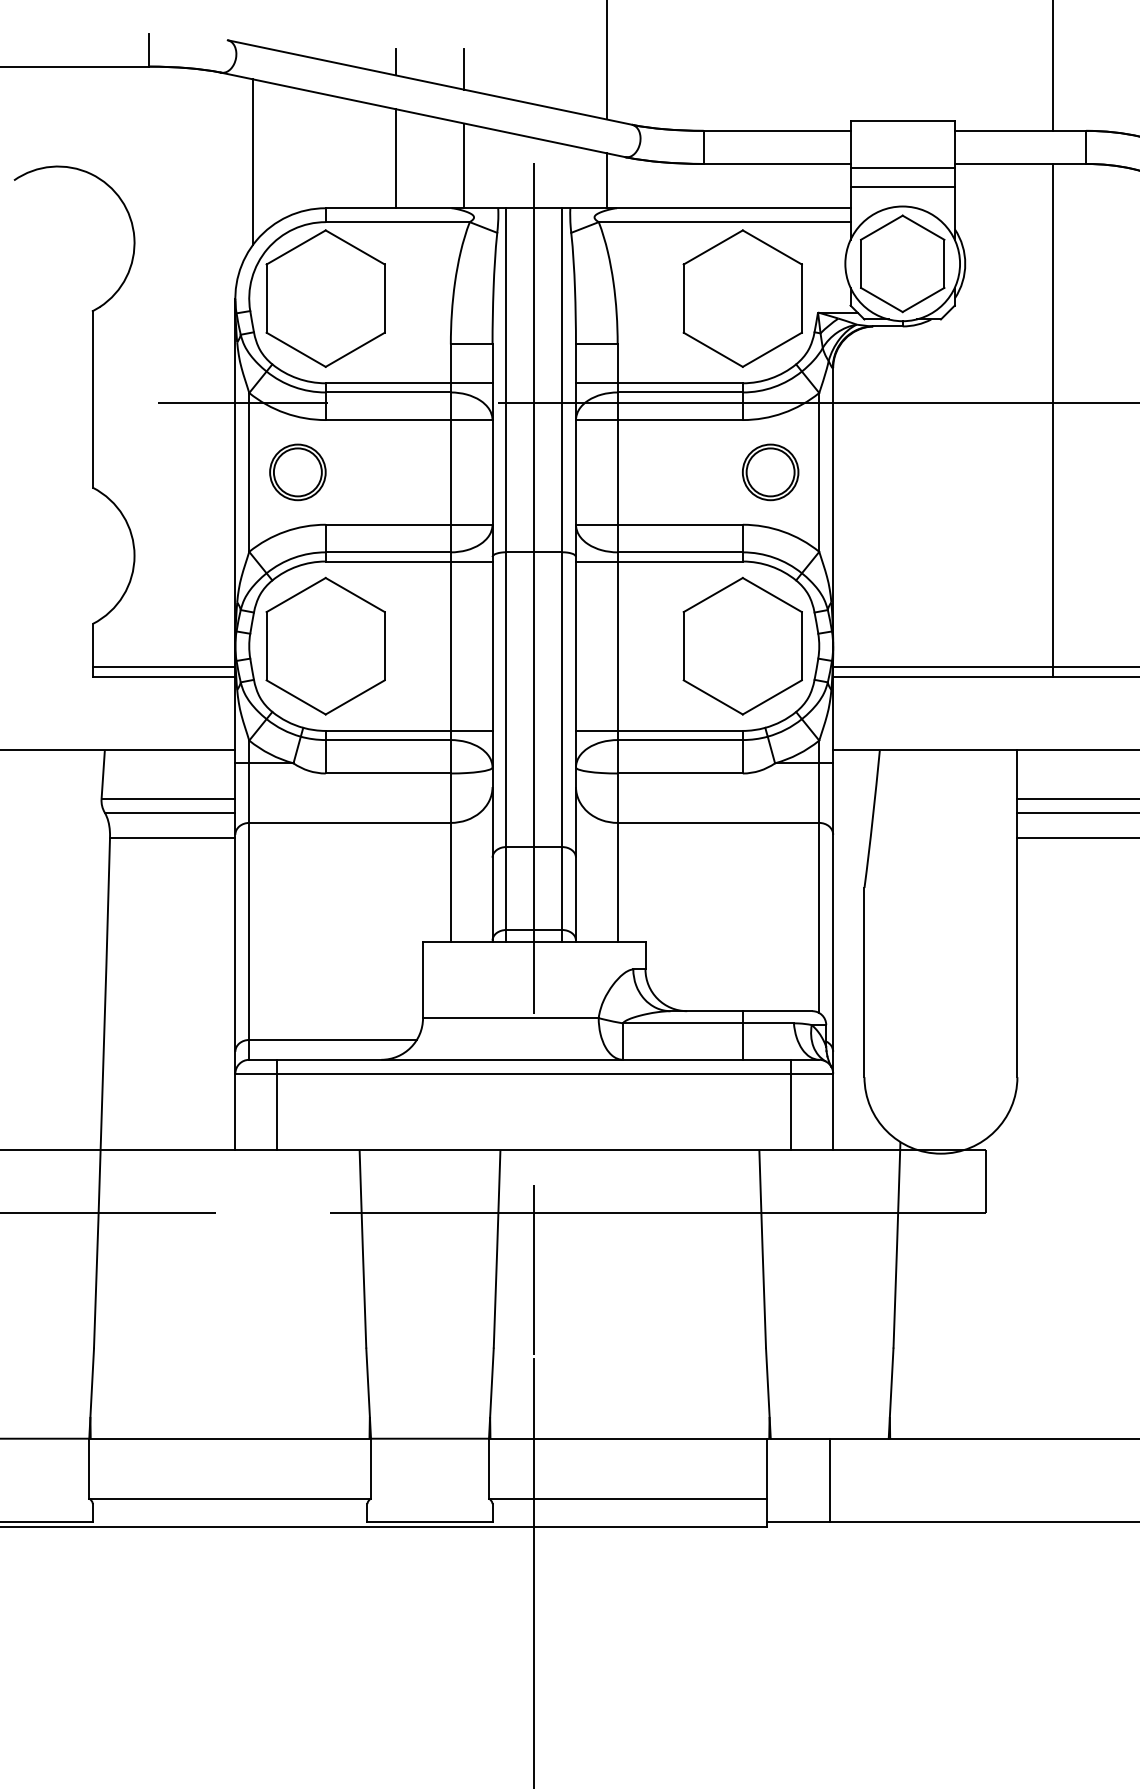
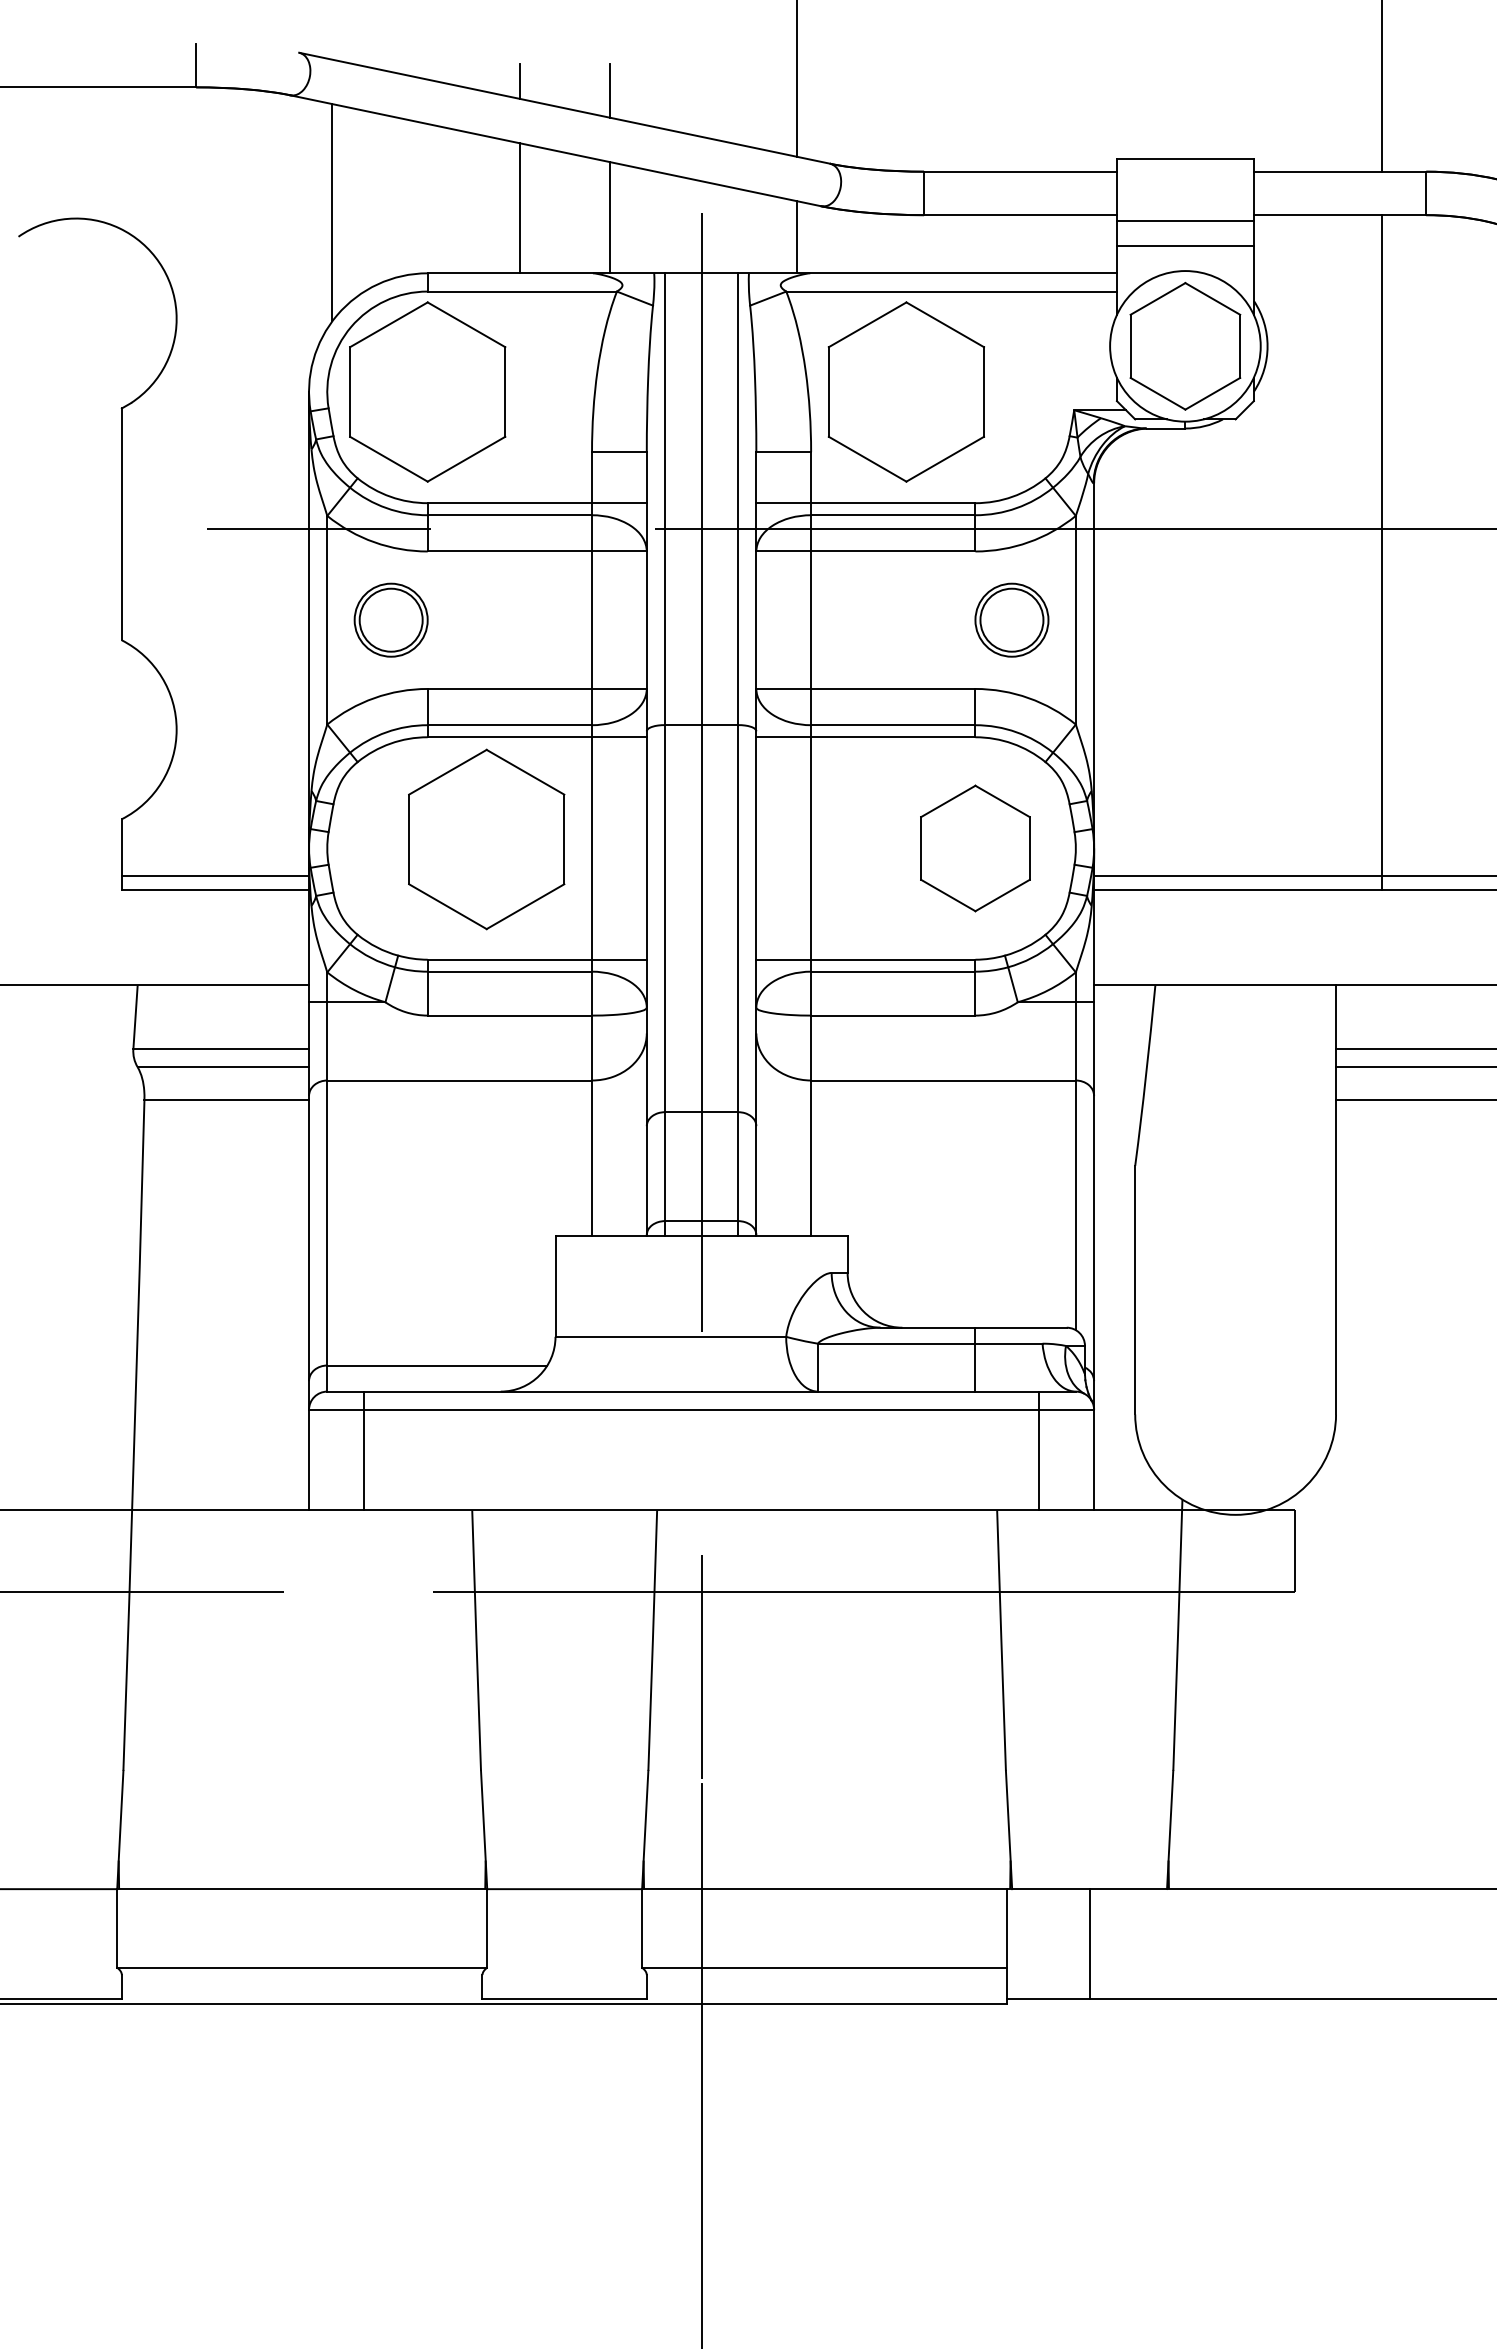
part: (742, 298) -> (905, 391), moved
part: (325, 646) -> (486, 839), moved
part: (742, 646) -> (975, 848), size x0.7

